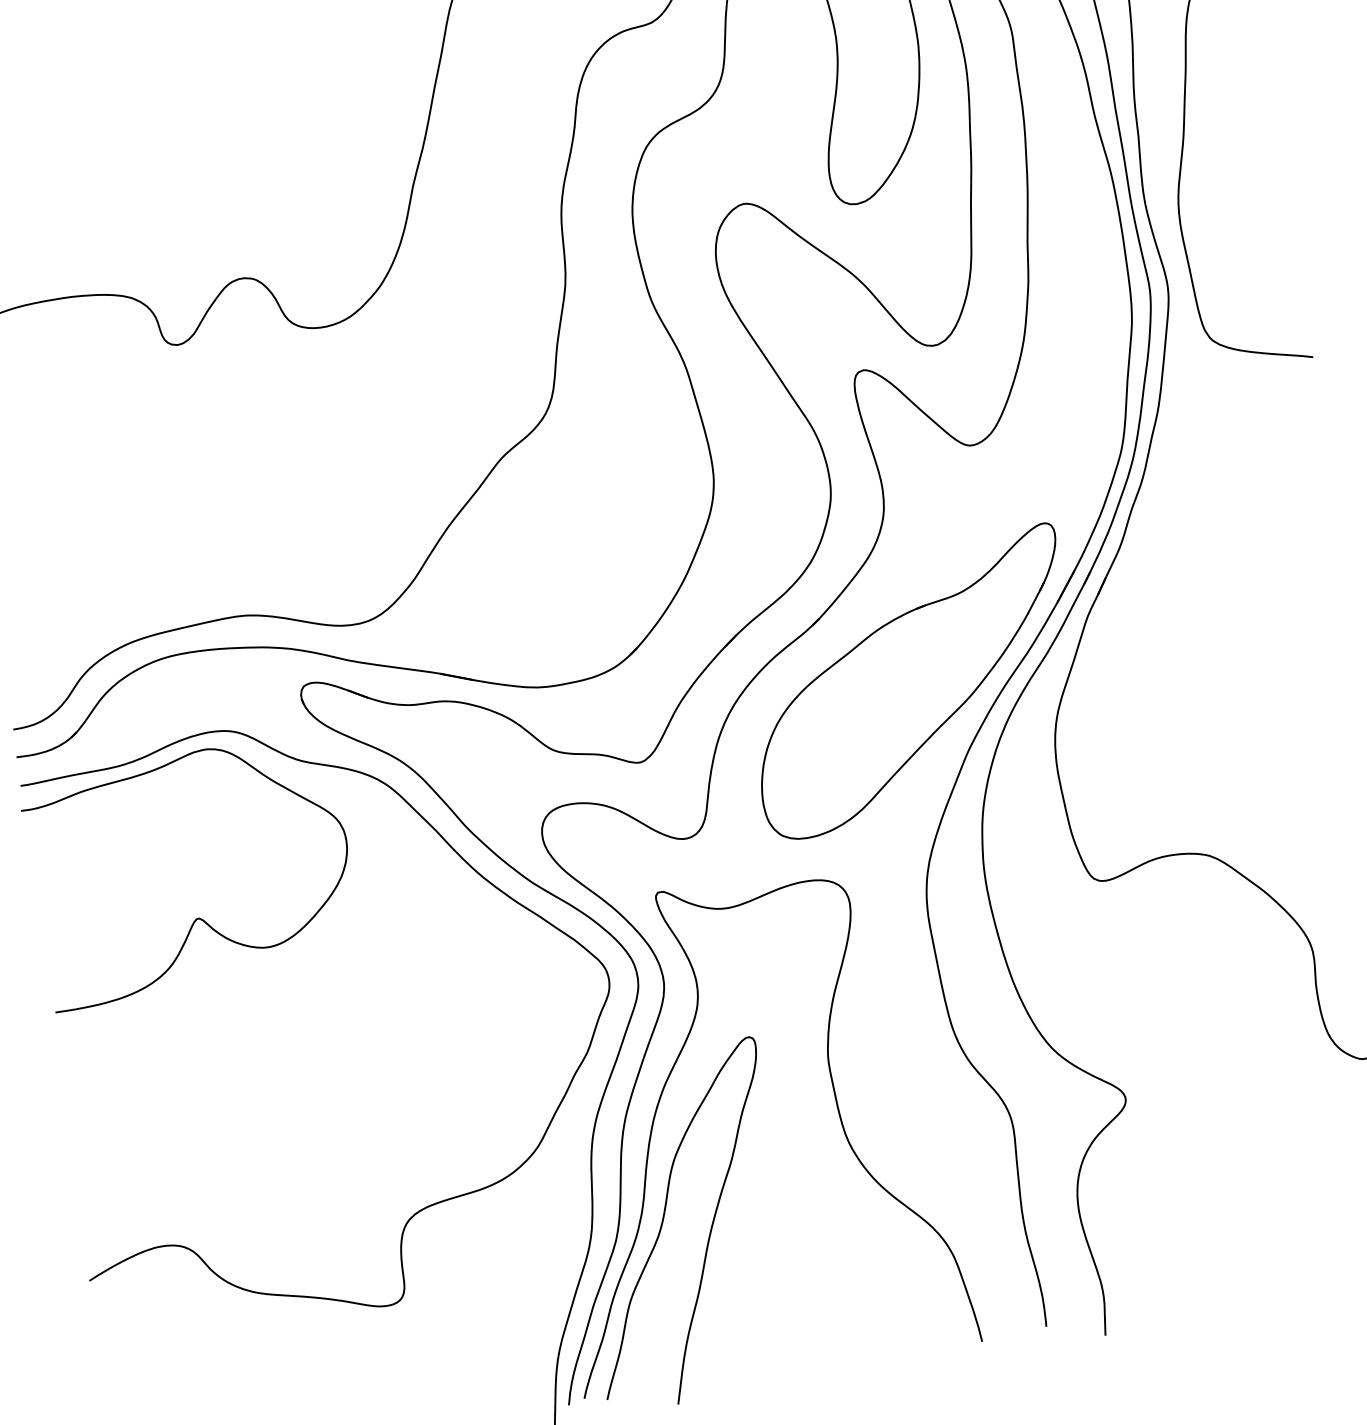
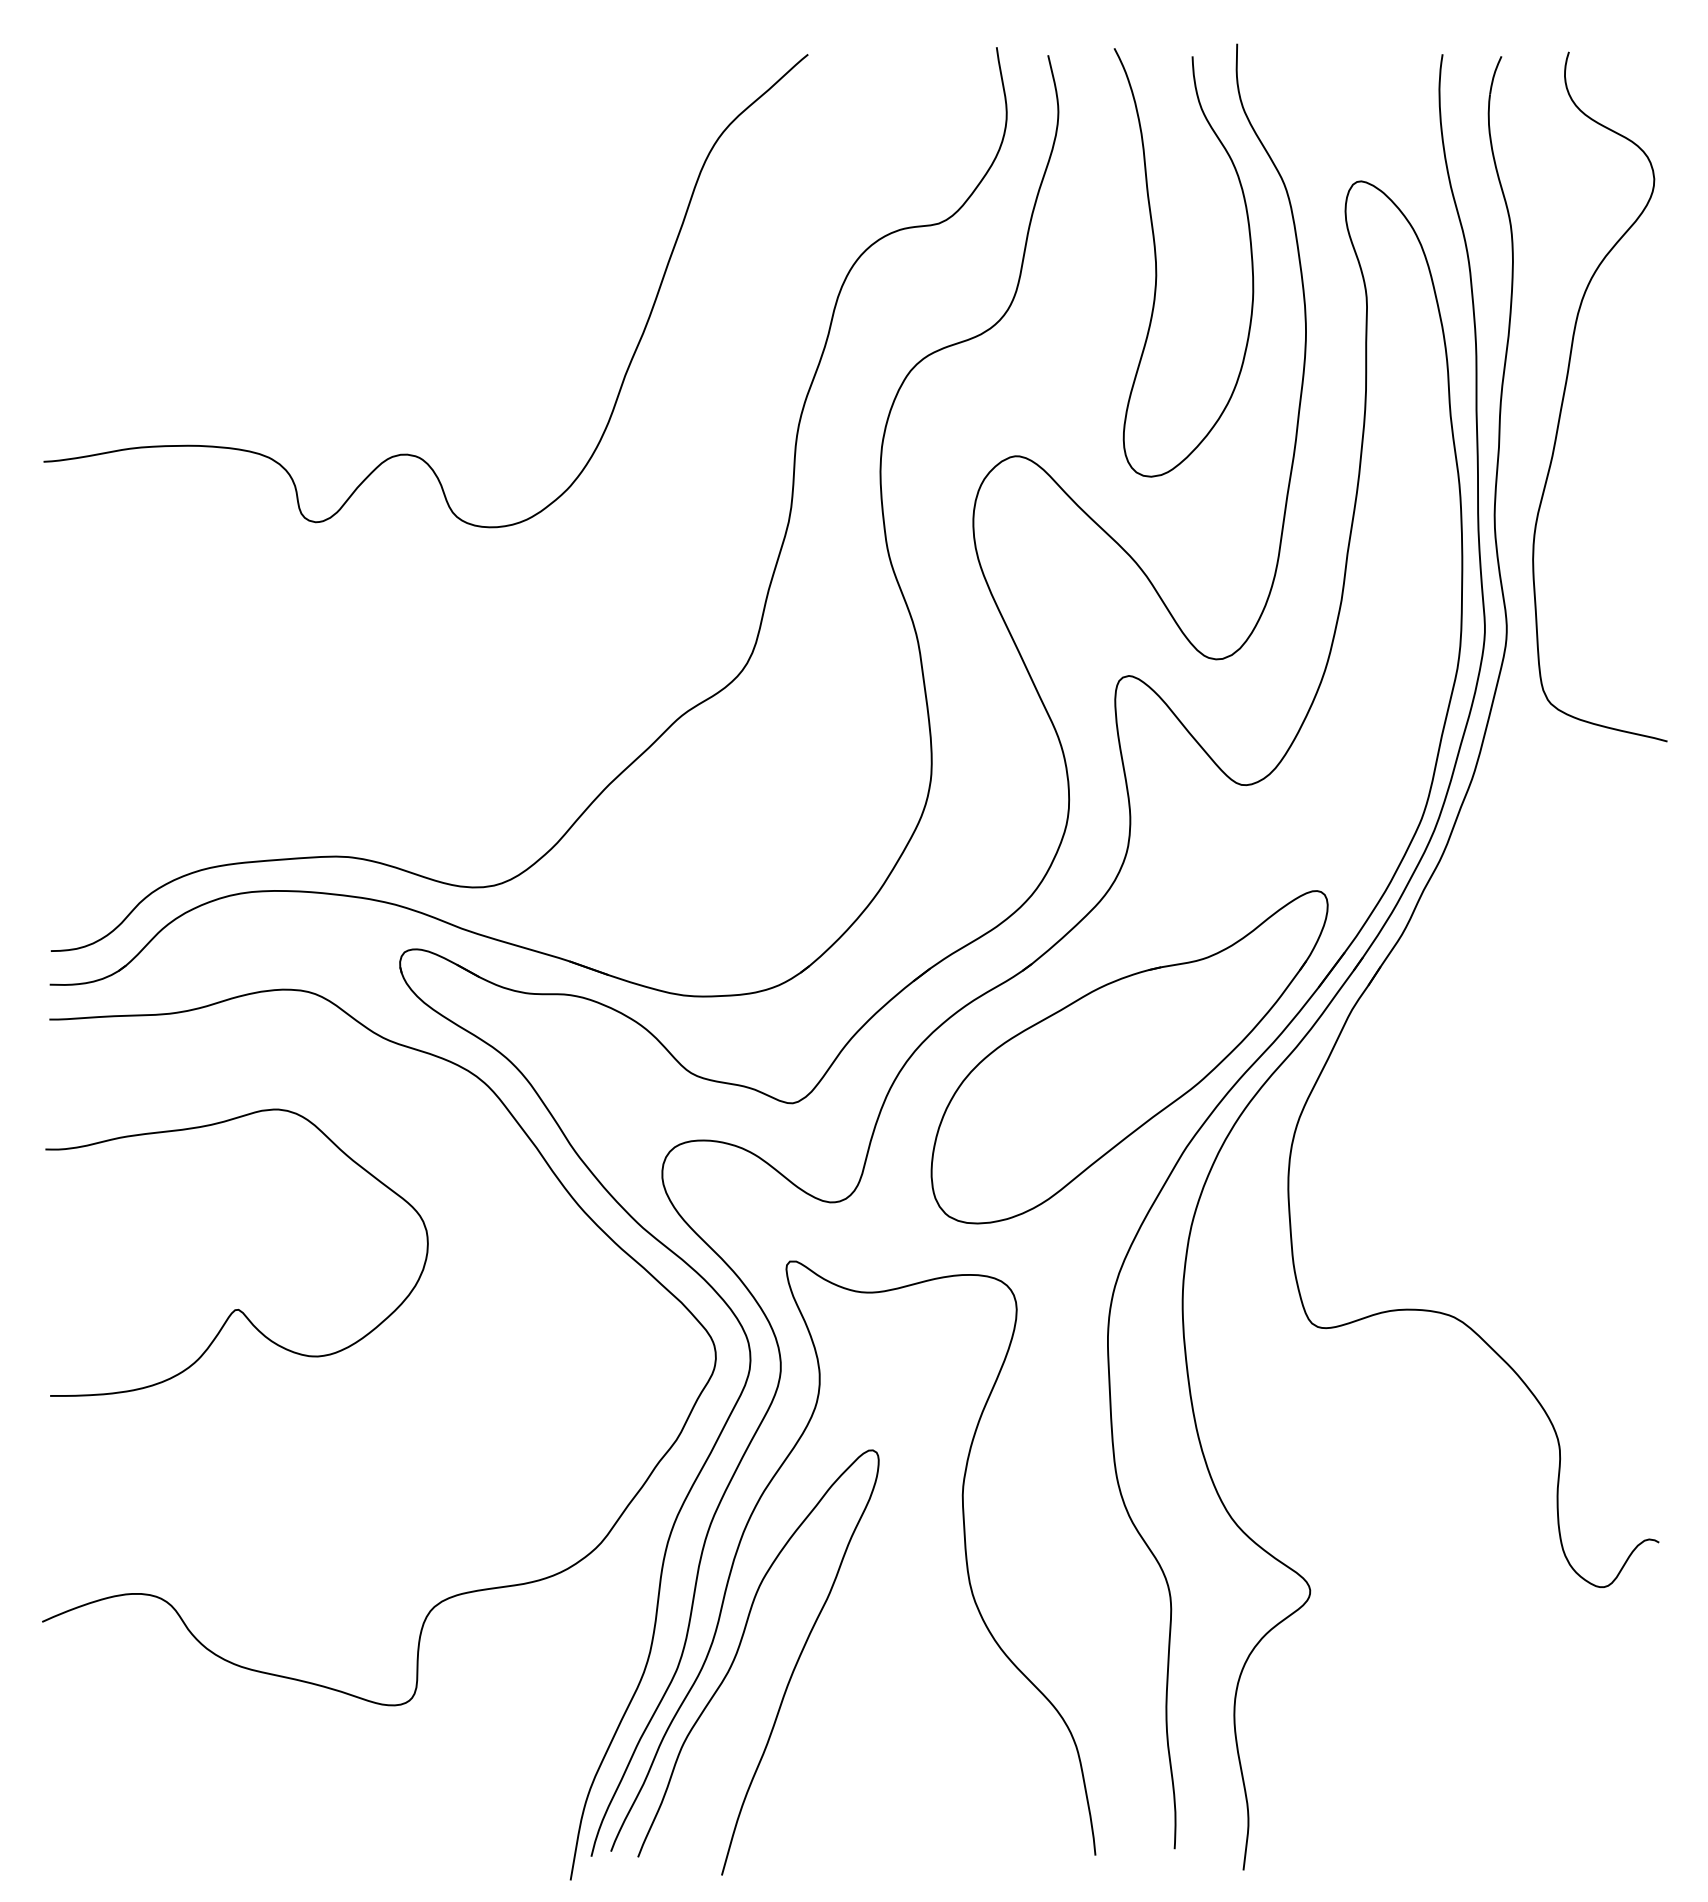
curve: (199, 917) -> (238, 1308), moved

